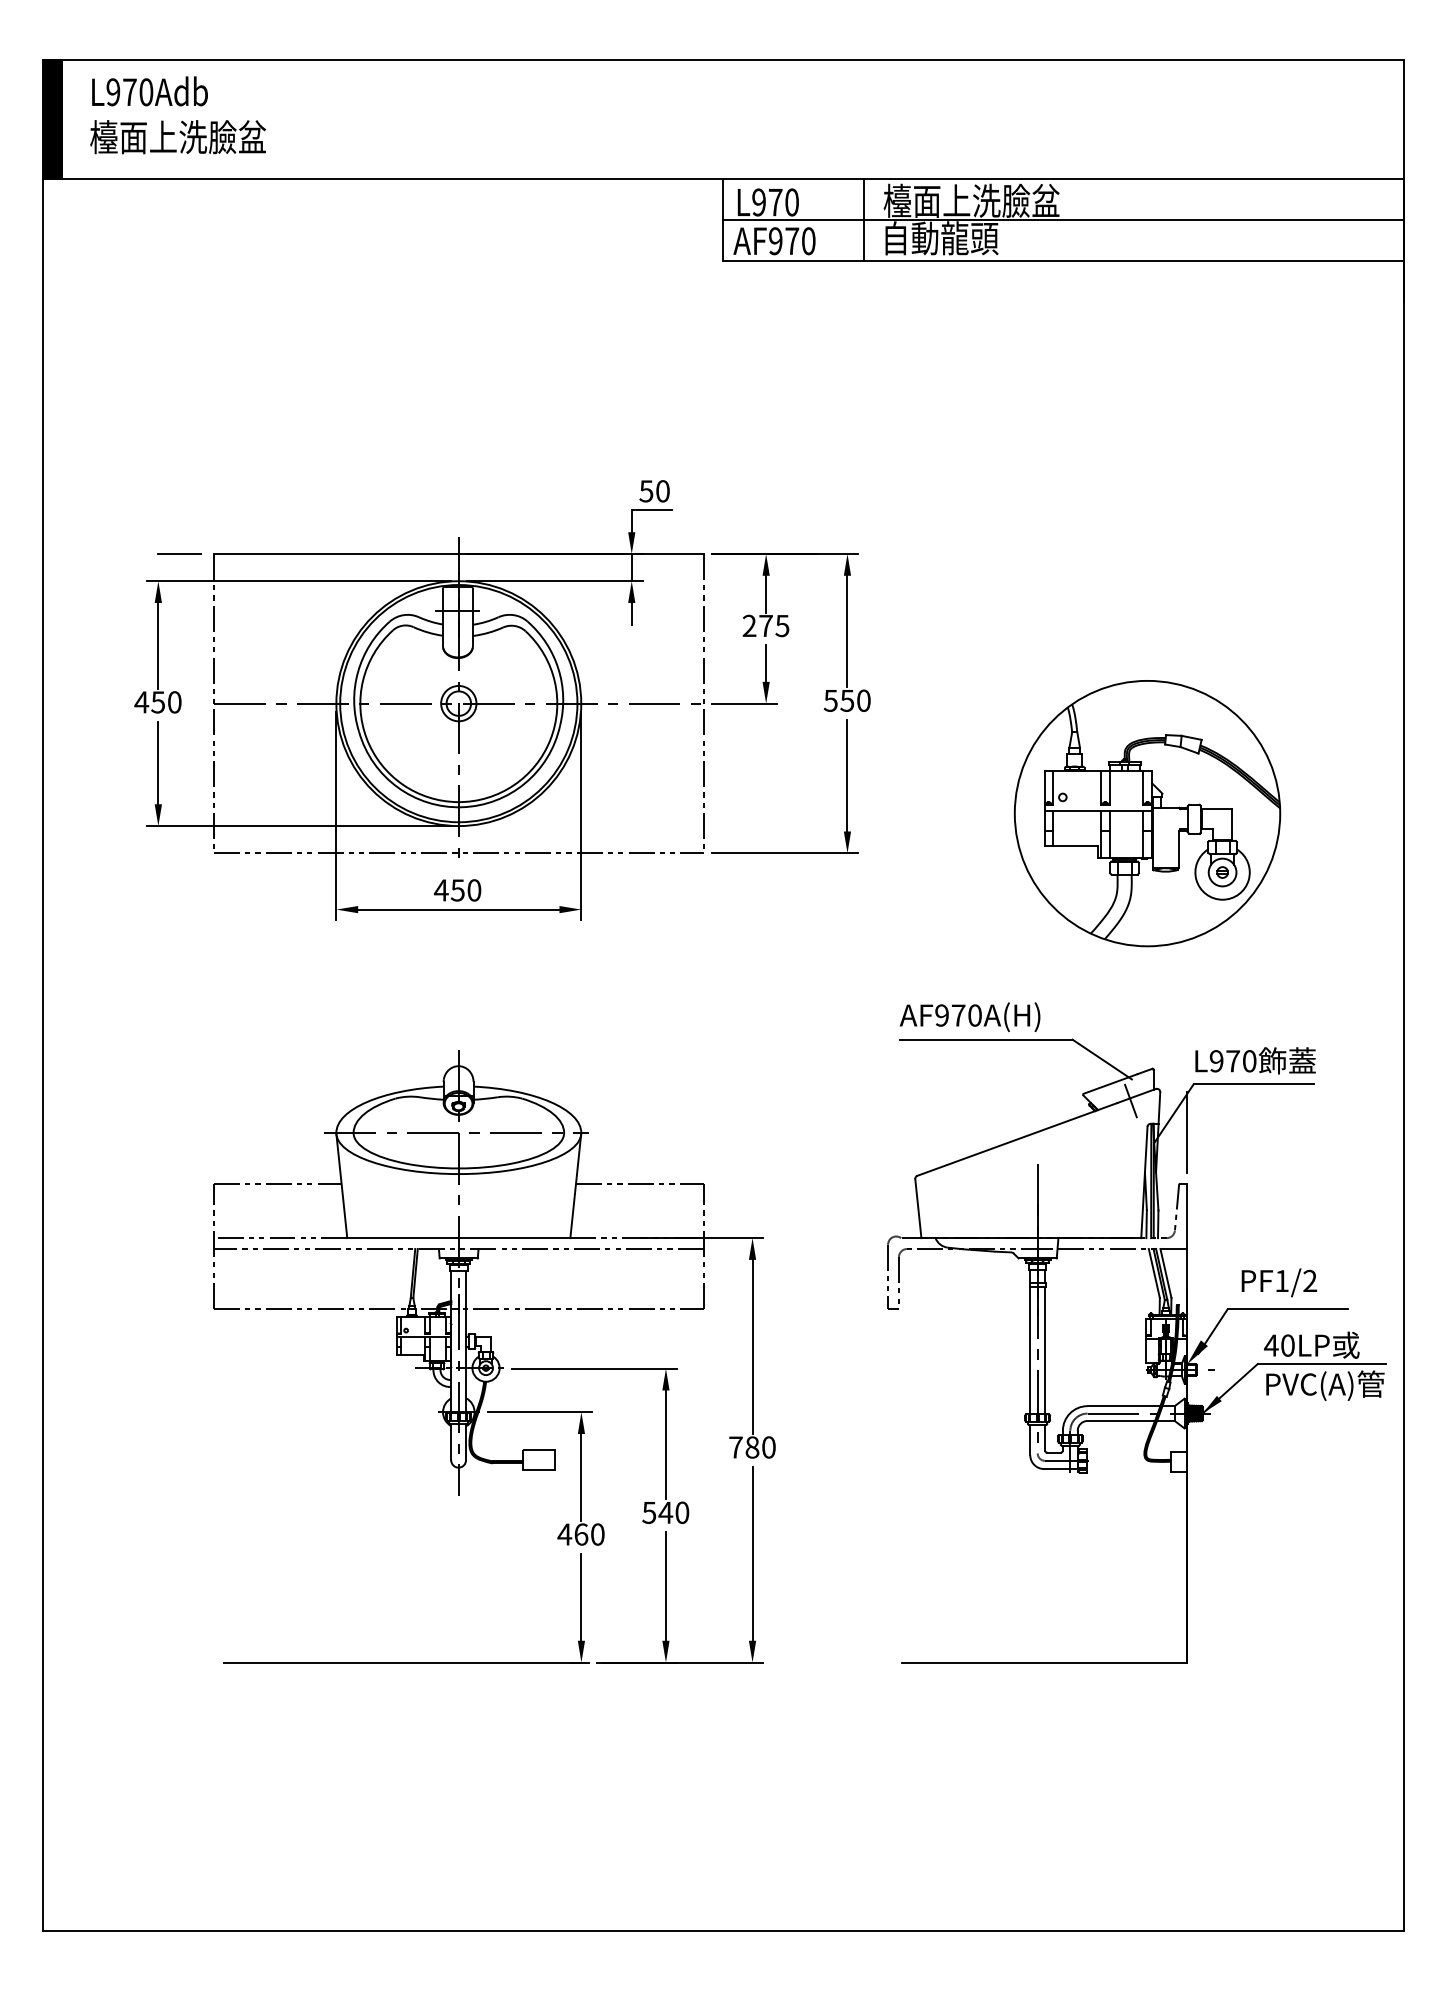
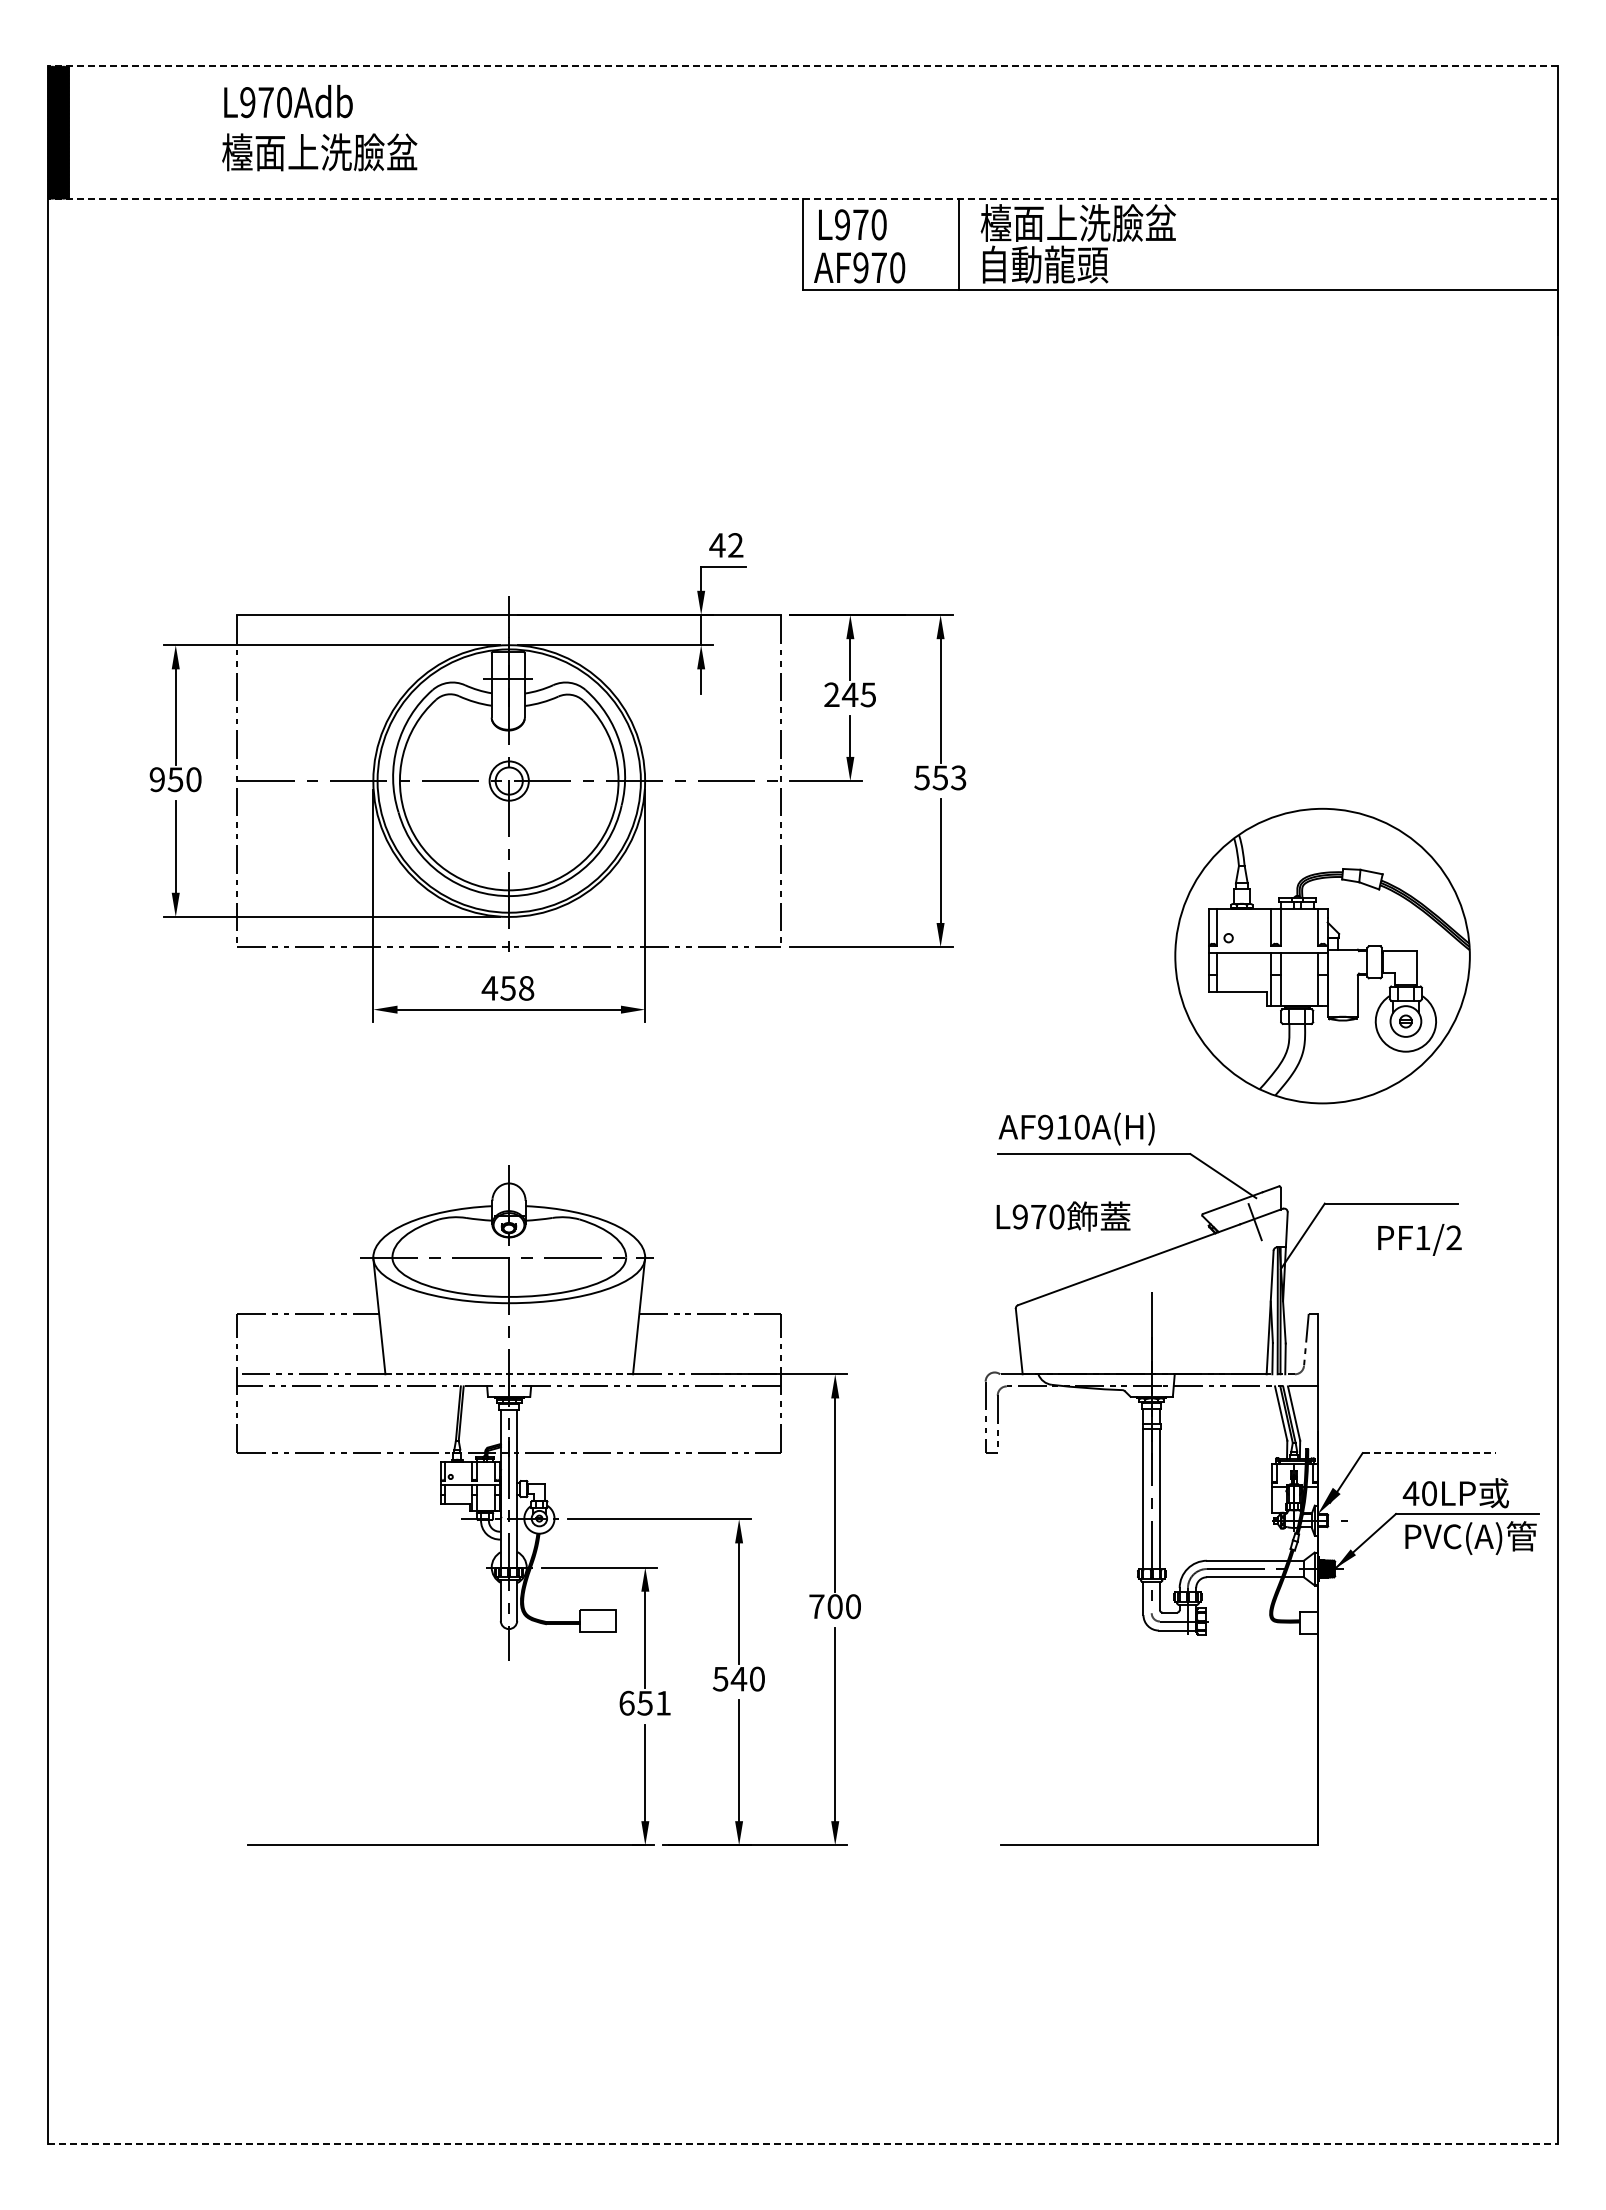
line: (723, 59) -> (802, 66), solid -> dashed
text: (177, 115) -> (319, 128), moved
line: (723, 179) -> (802, 199), solid -> dashed
line: (1062, 220) -> (1179, 244), removed
text: (654, 491) -> (726, 545), 50 -> 42
line: (178, 554) -> (198, 615), removed
text: (765, 625) -> (849, 694), 275 -> 245
text: (863, 700) -> (958, 777), 550 -> 553
text: (141, 702) -> (157, 779), 450 -> 950
part: (1147, 813) -> (1322, 955), moved
text: (474, 890) -> (526, 988), 450 -> 458
text: (958, 1015) -> (1063, 1127), AF970A(H) -> AF910A(H)
text: (1255, 1060) -> (1063, 1216), moved
line: (1187, 1132) -> (1317, 1256), removed
line: (459, 1238) -> (509, 1374), solid -> dashed
text: (1278, 1282) -> (1419, 1239), moved
line: (1287, 1309) -> (1429, 1453), solid -> dashed
text: (751, 1447) -> (834, 1606), 780 -> 700
text: (580, 1533) -> (644, 1702), 460 -> 651
line: (723, 1931) -> (802, 2143), solid -> dashed

